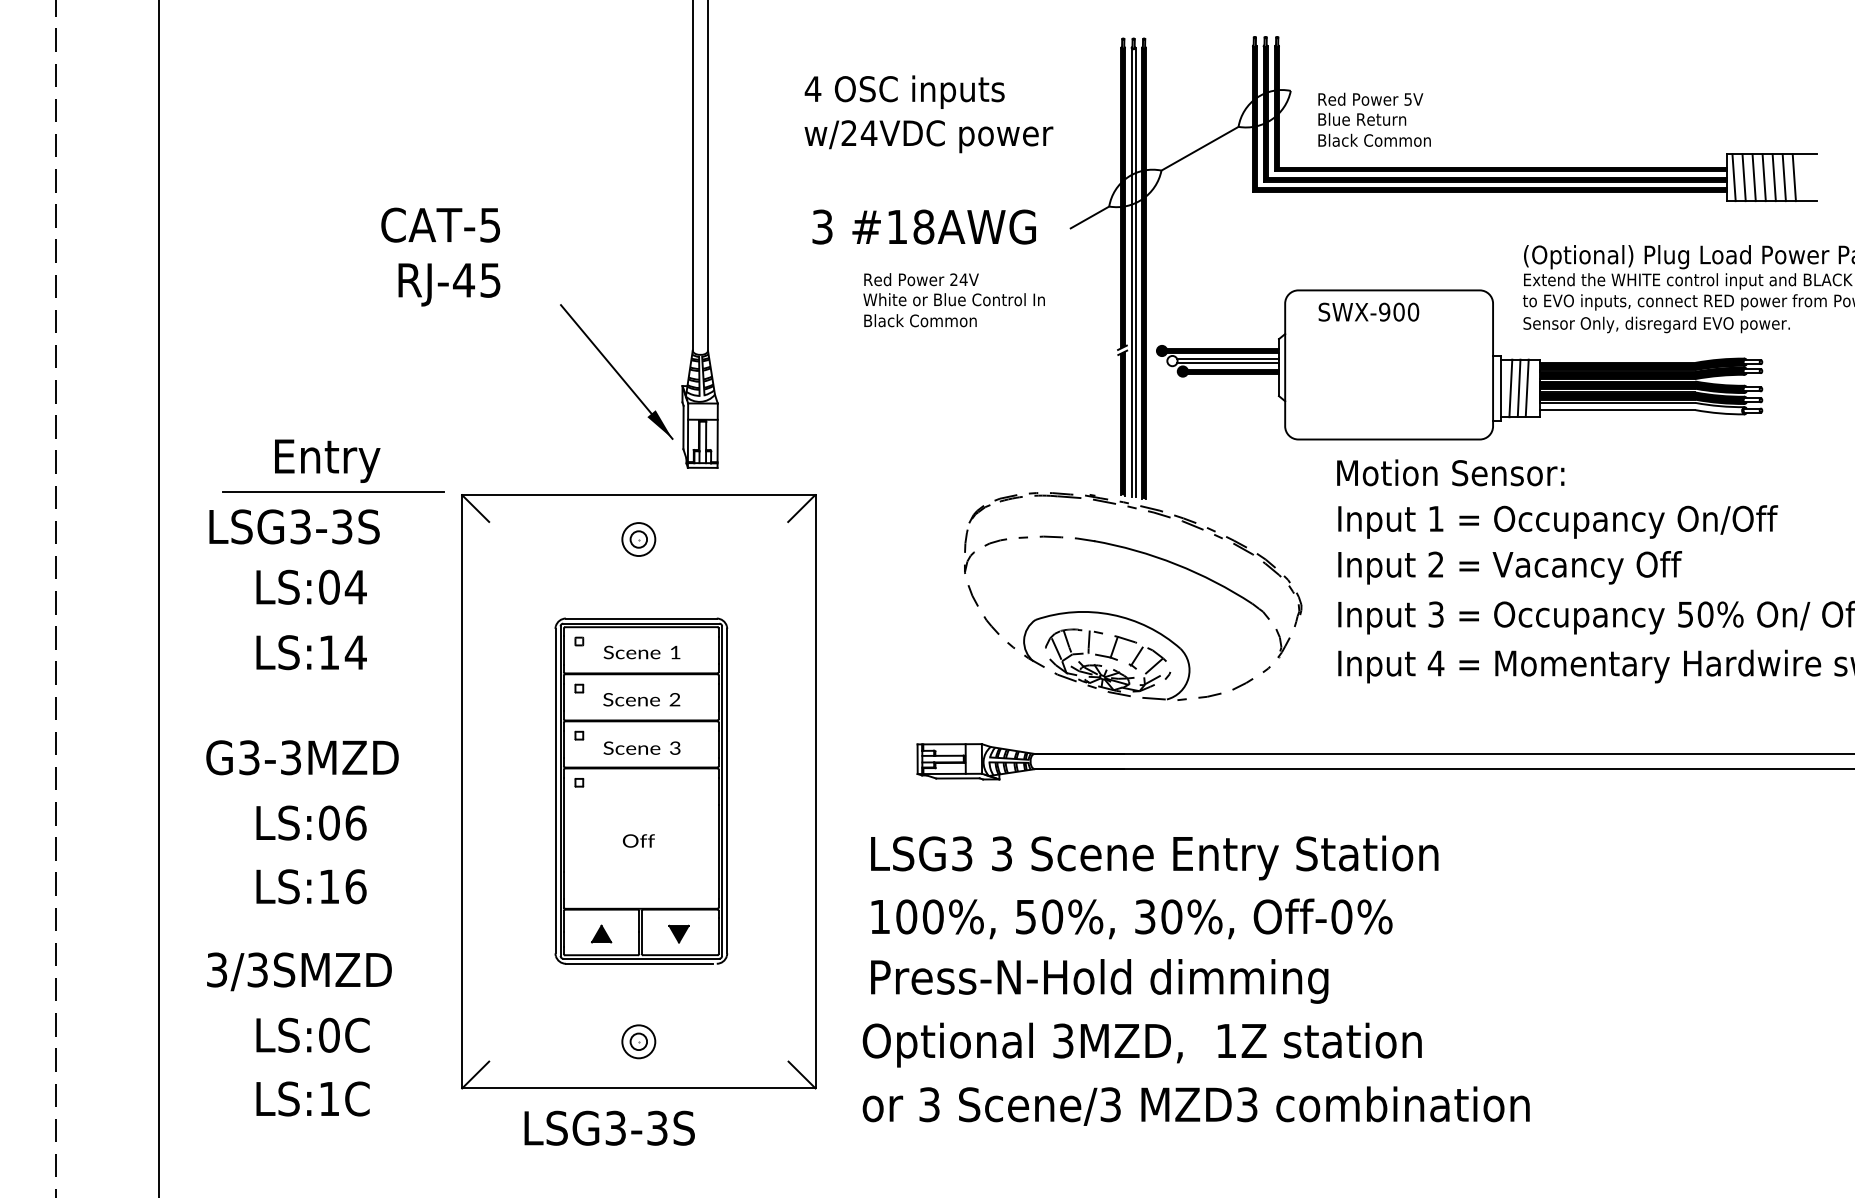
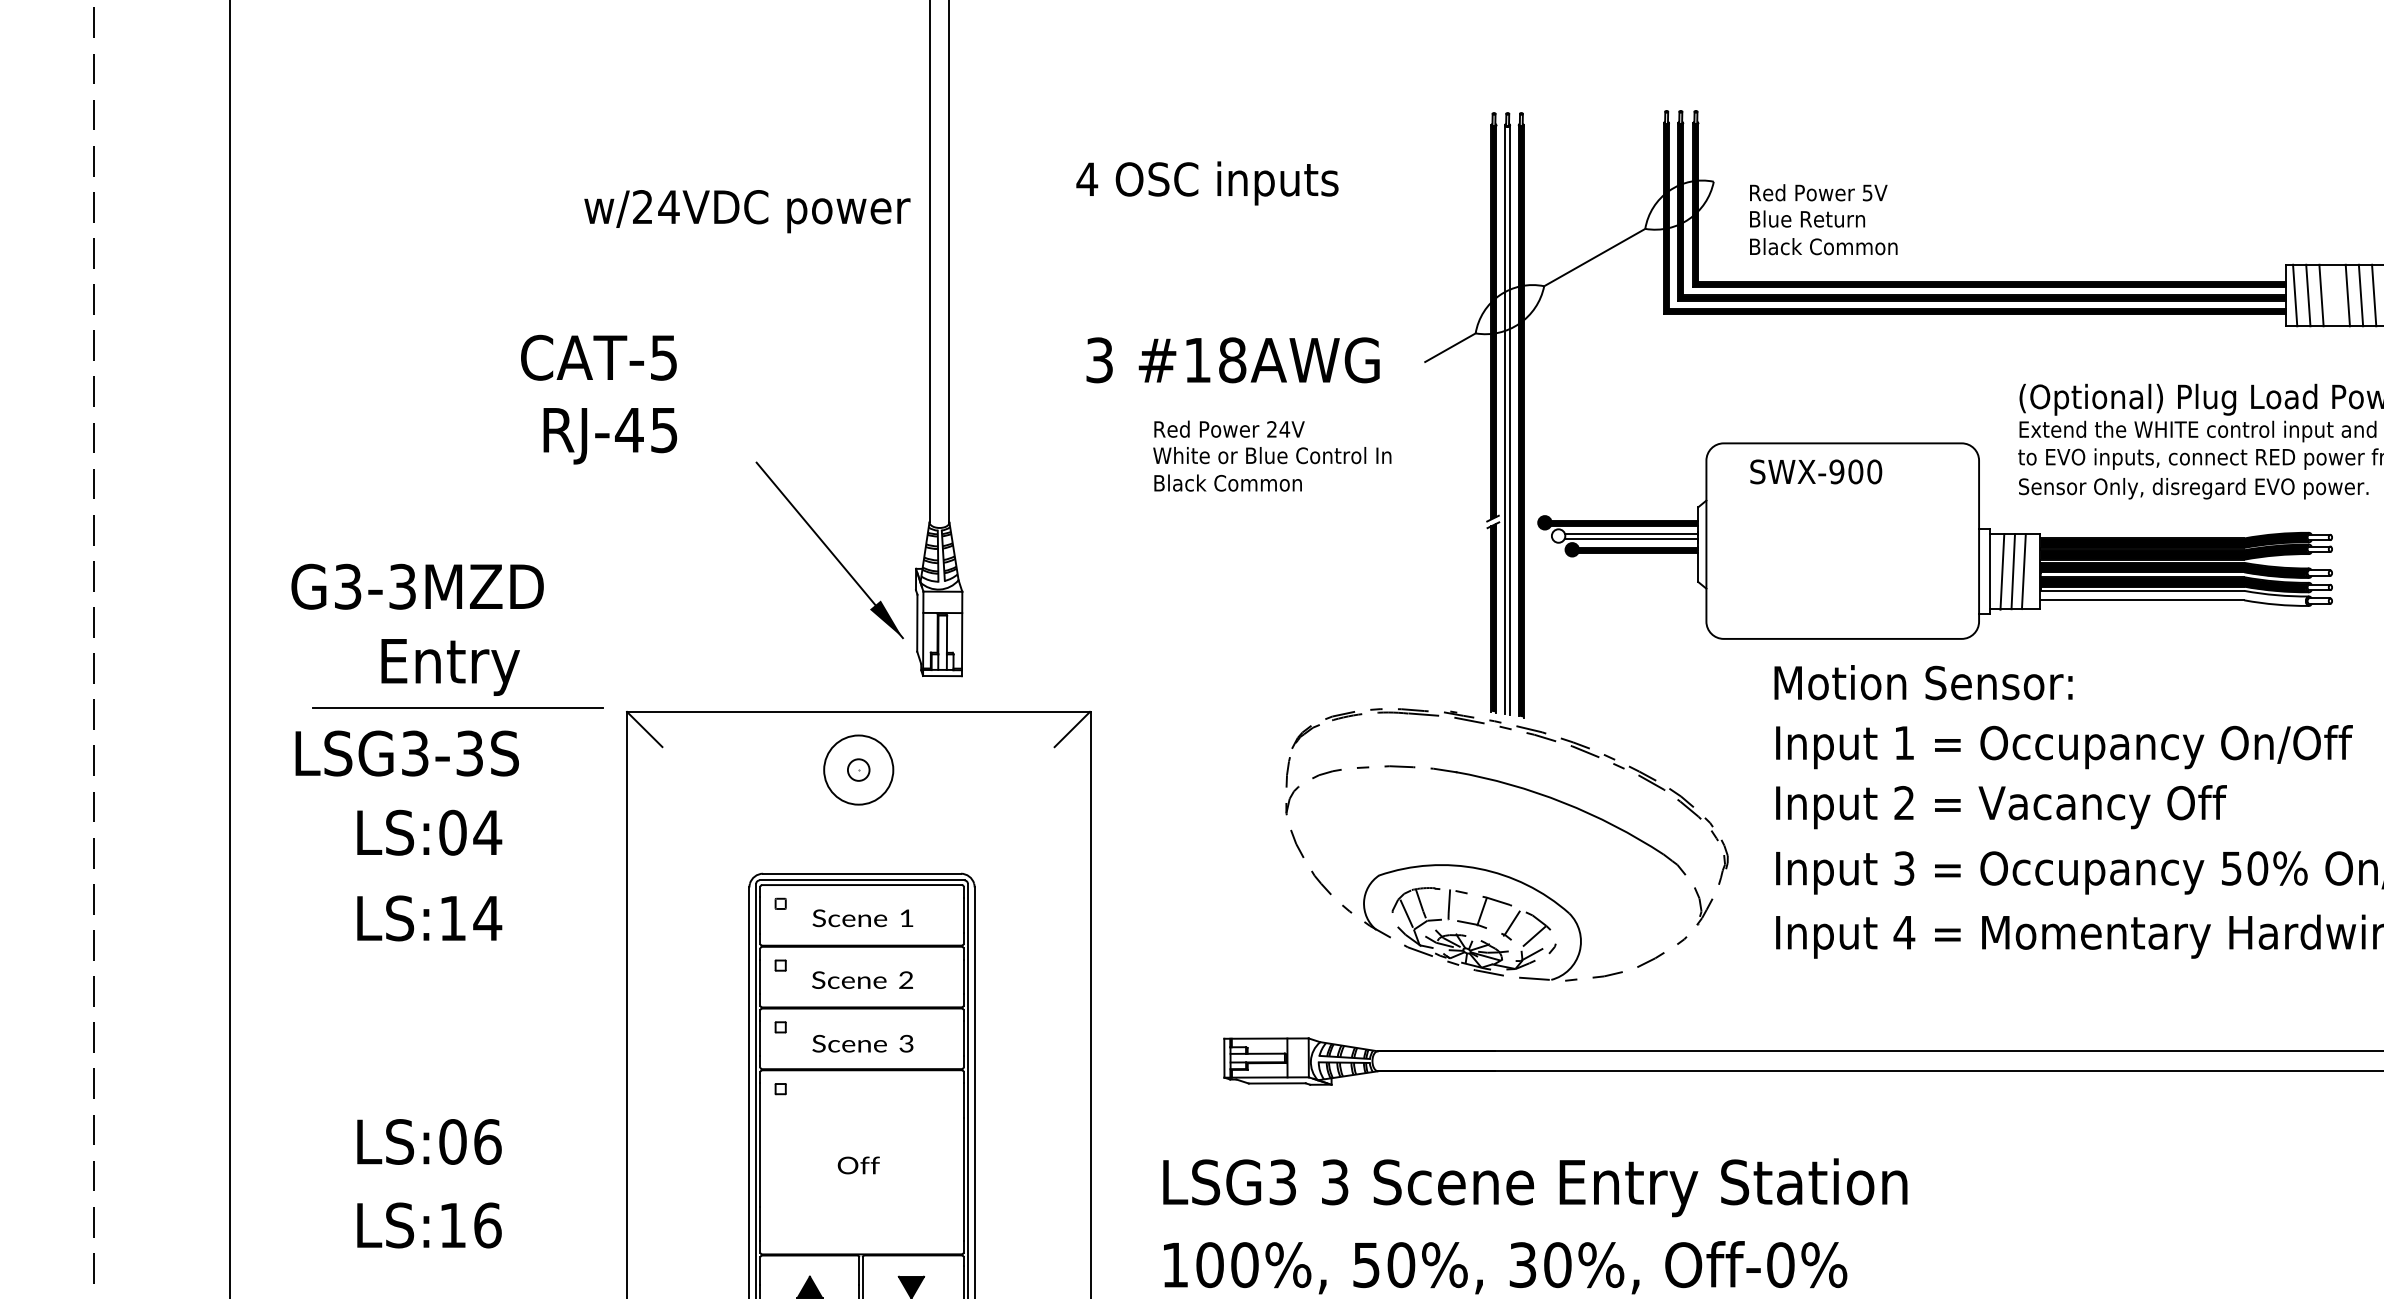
text: (928, 136) -> (746, 211), moved
line: (1763, 177) -> (2333, 295), removed
circle: (638, 539) -> (858, 770), size x1.6
text: (302, 757) -> (417, 586), moved

